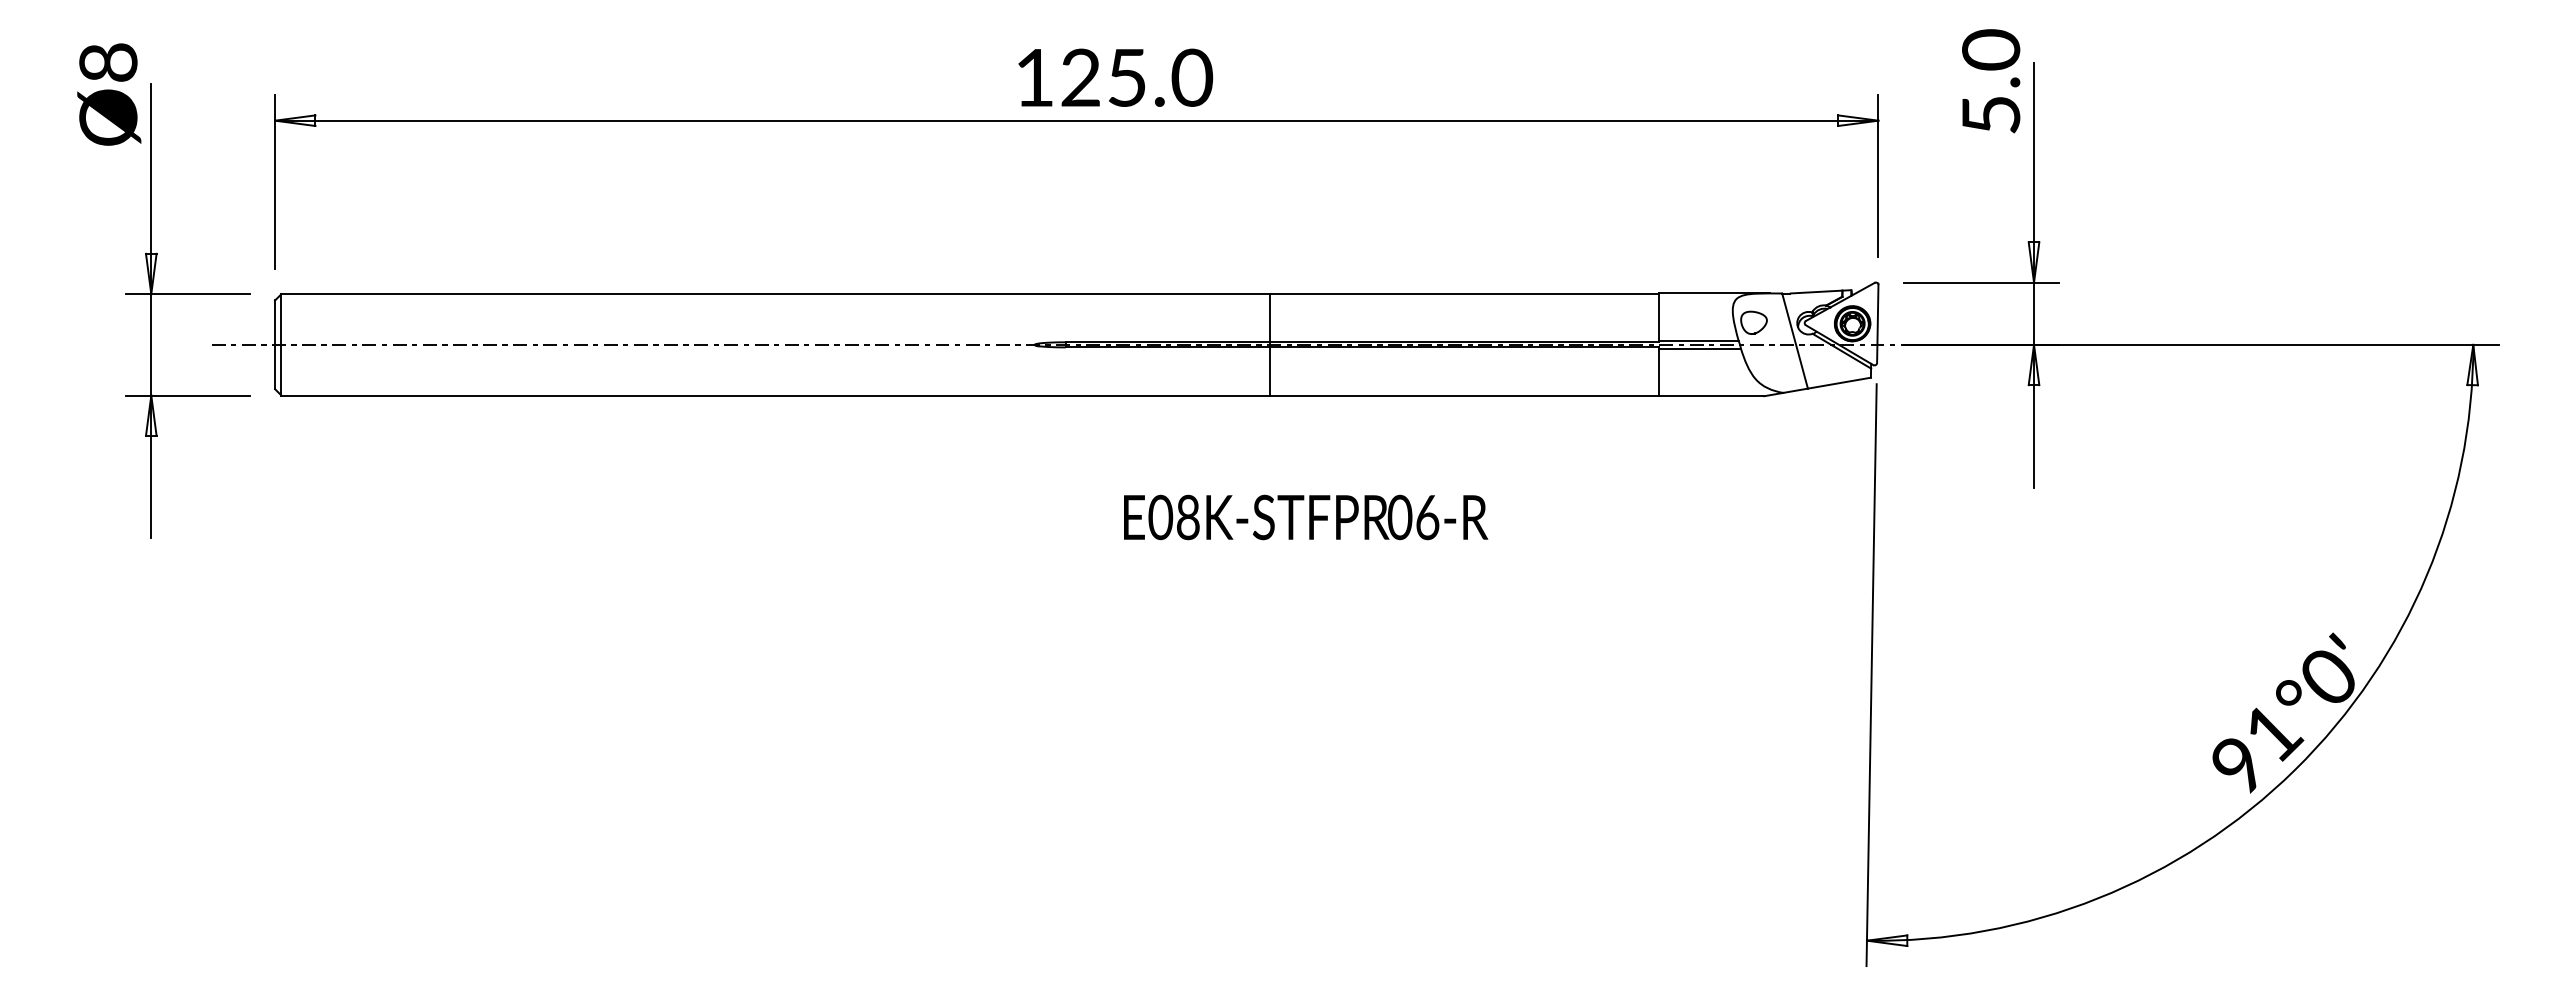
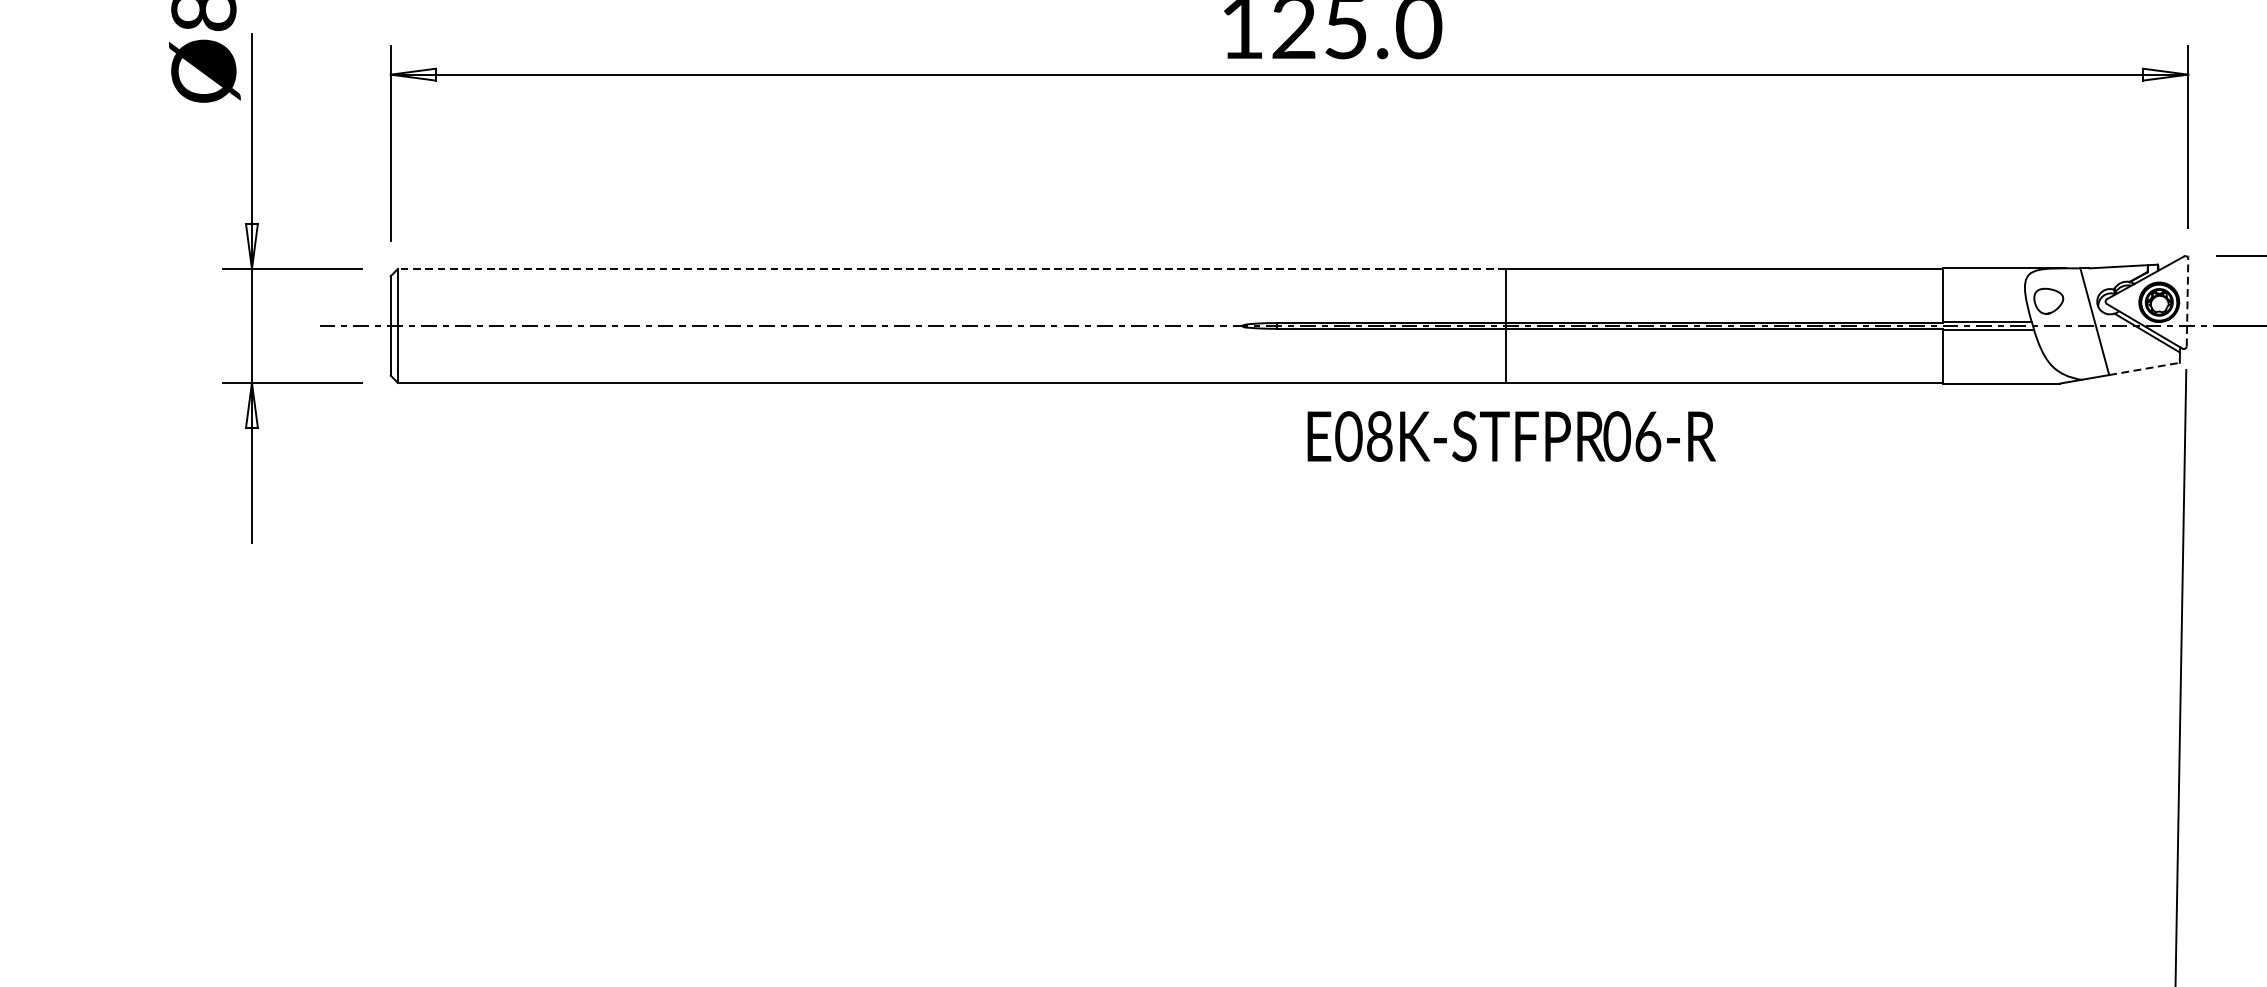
line: (775, 294) -> (951, 269), solid -> dashed
line: (1877, 324) -> (2187, 303), solid -> dashed
line: (1839, 383) -> (2144, 369), solid -> dashed
text: (1306, 517) -> (1512, 436), moved

